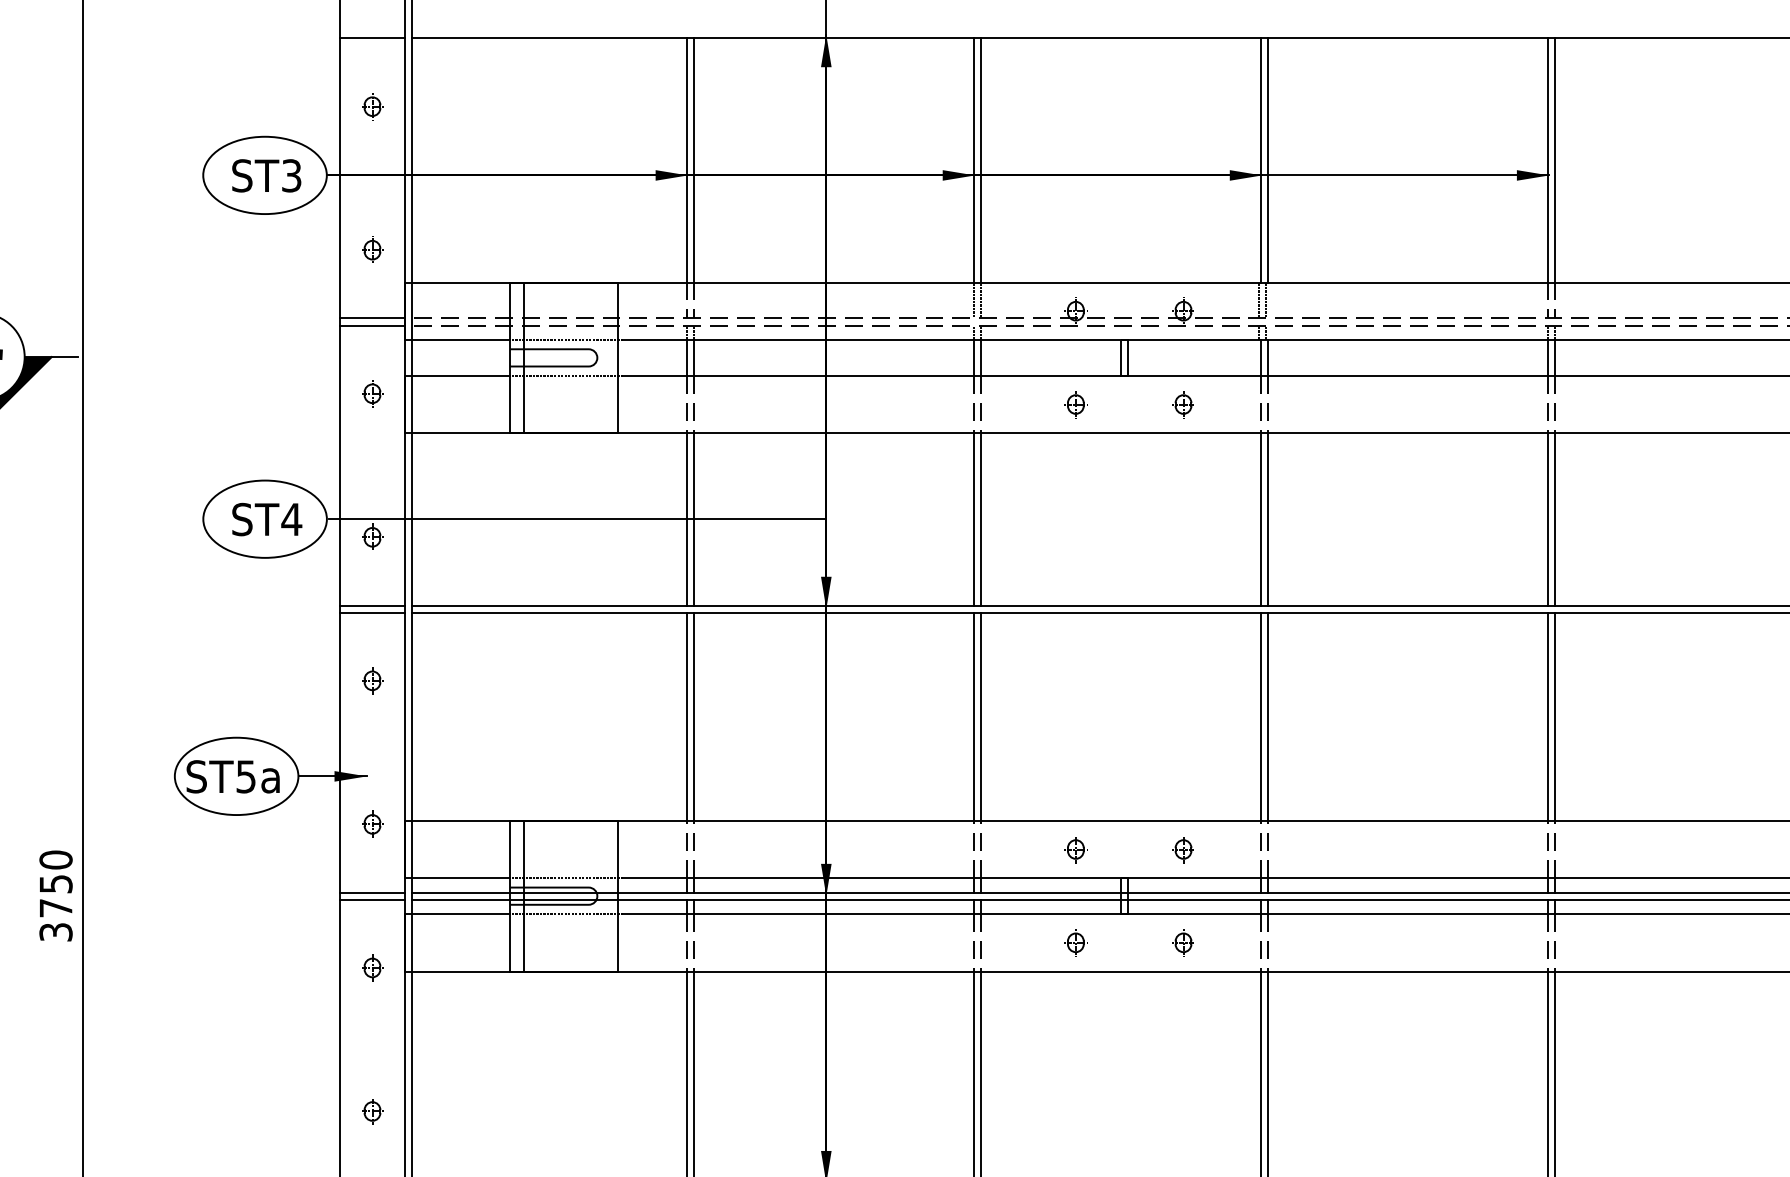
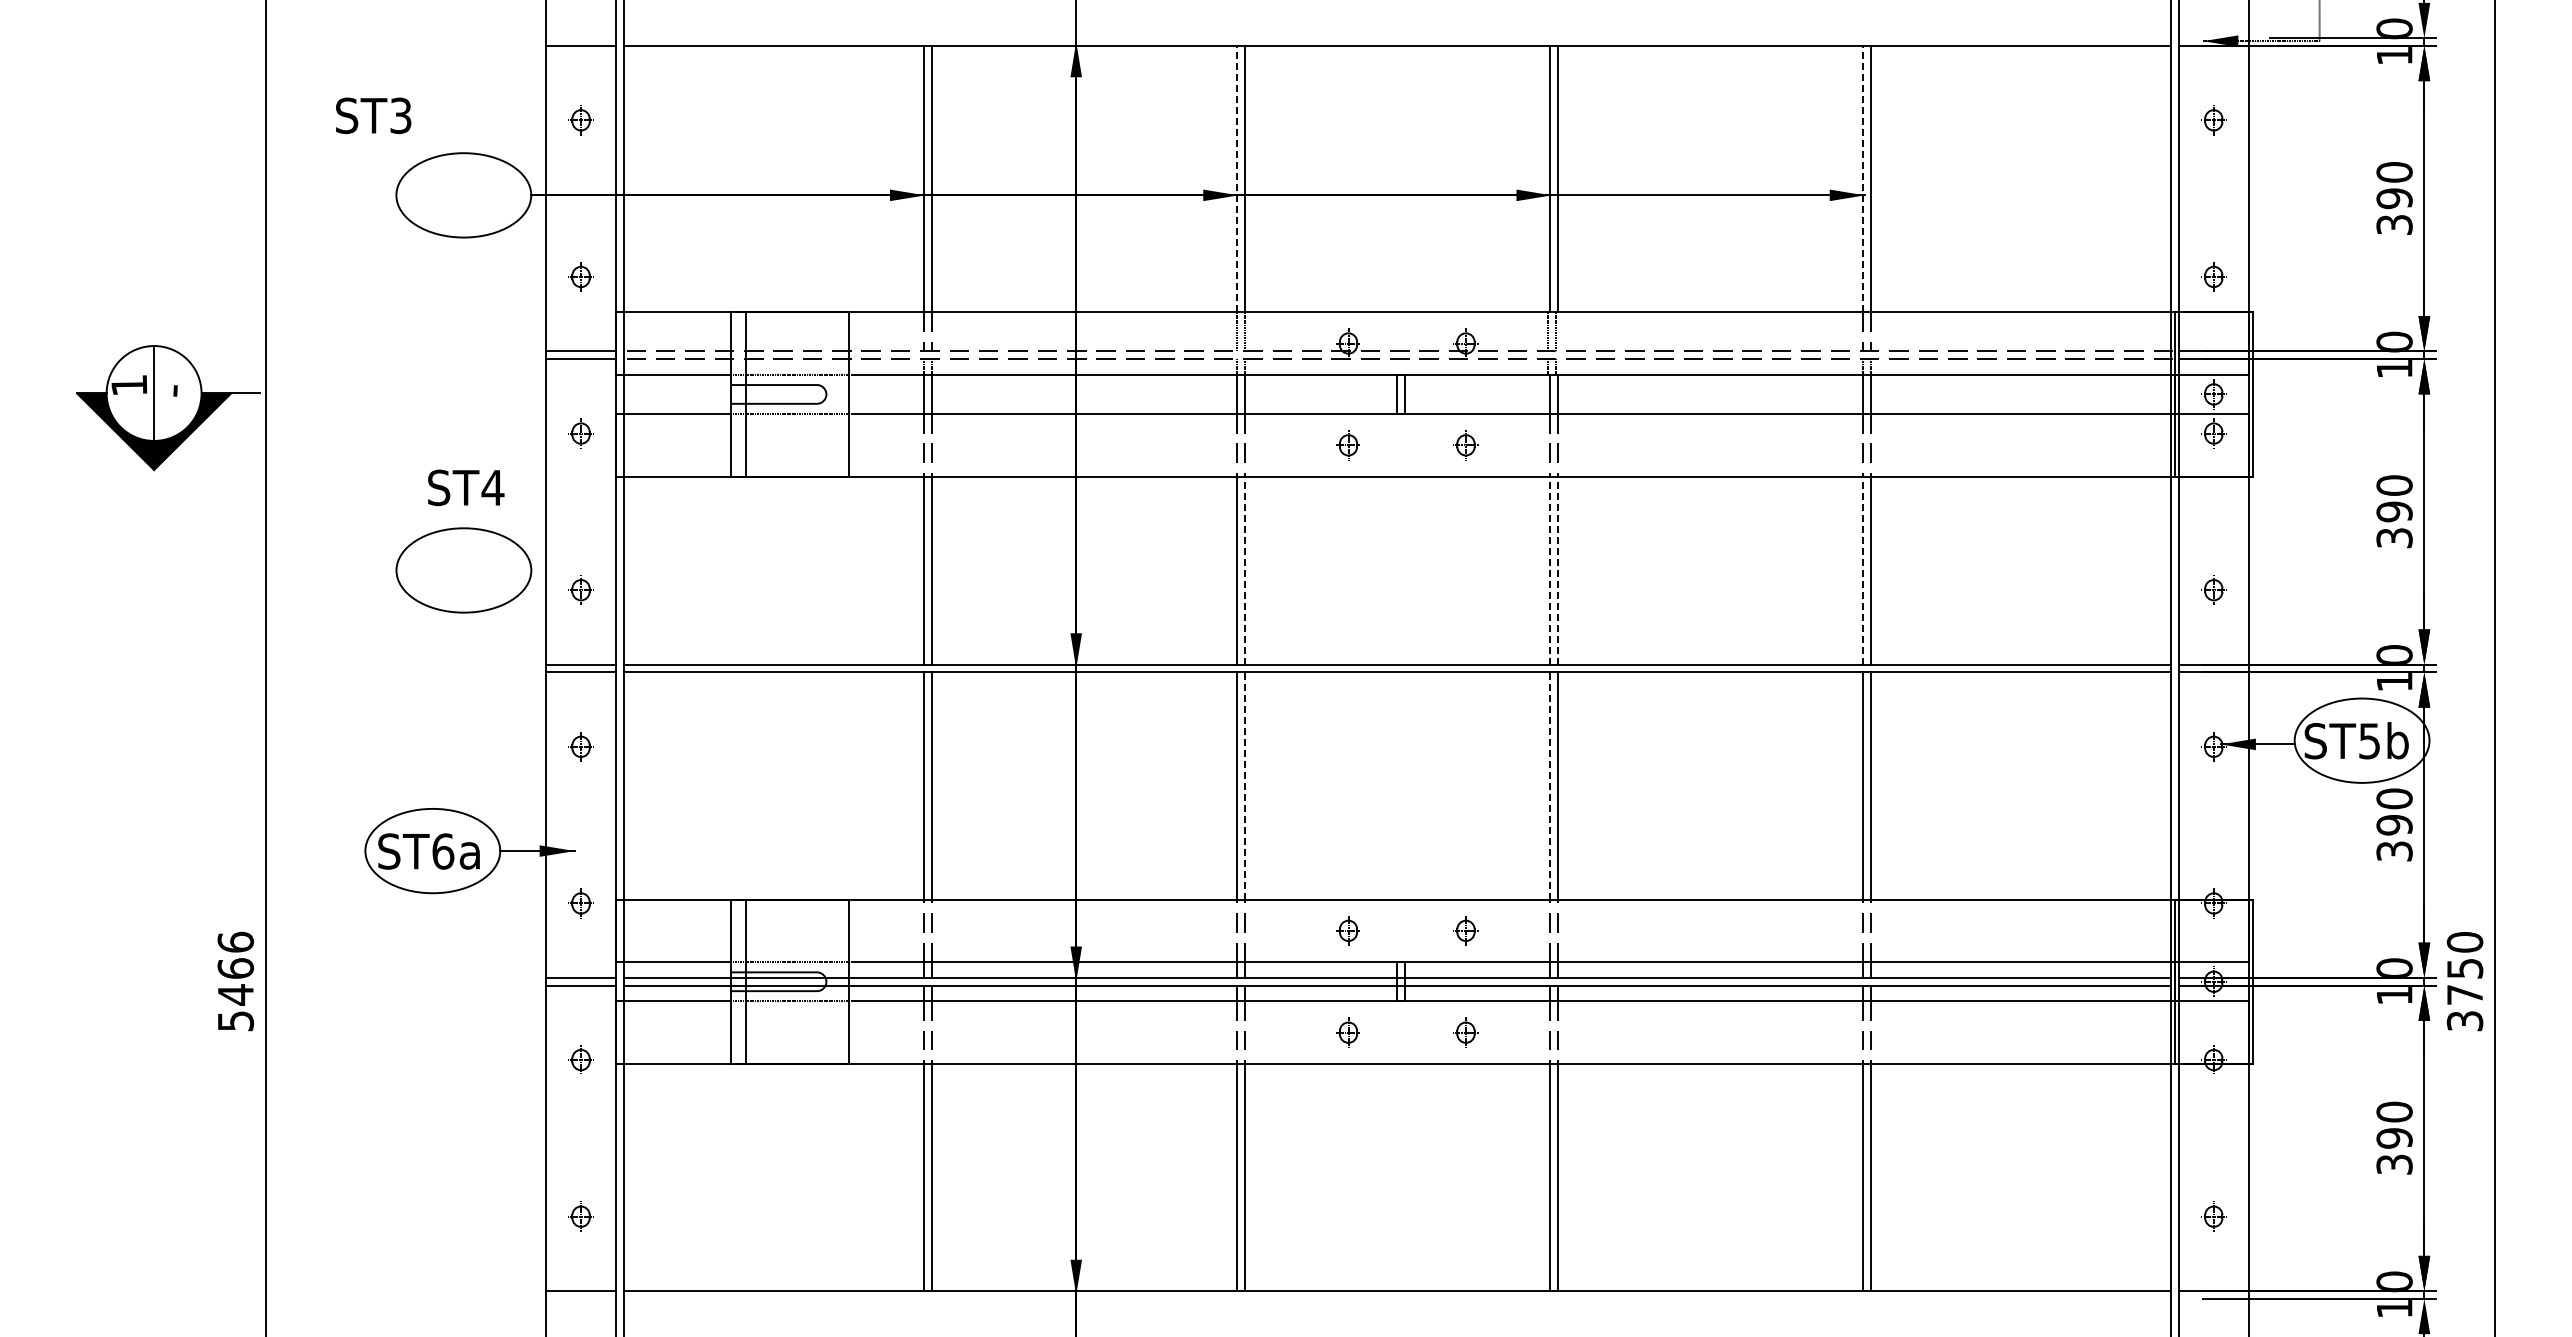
line: (973, 159) -> (1236, 178), solid -> dashed
line: (1547, 159) -> (1863, 178), solid -> dashed
text: (266, 175) -> (373, 115), moved
text: (267, 519) -> (466, 487), moved
line: (577, 519) -> (804, 570), removed
line: (980, 519) -> (1244, 570), solid -> dashed
line: (1260, 519) -> (1550, 570), solid -> dashed
line: (1268, 519) -> (1558, 570), solid -> dashed
line: (1547, 519) -> (1863, 570), solid -> dashed
line: (980, 716) -> (1244, 785), solid -> dashed
line: (1260, 716) -> (1550, 785), solid -> dashed
text: (246, 776) -> (443, 851), ST5a -> ST6a
text: (55, 895) -> (235, 980), 3750 -> 5466

